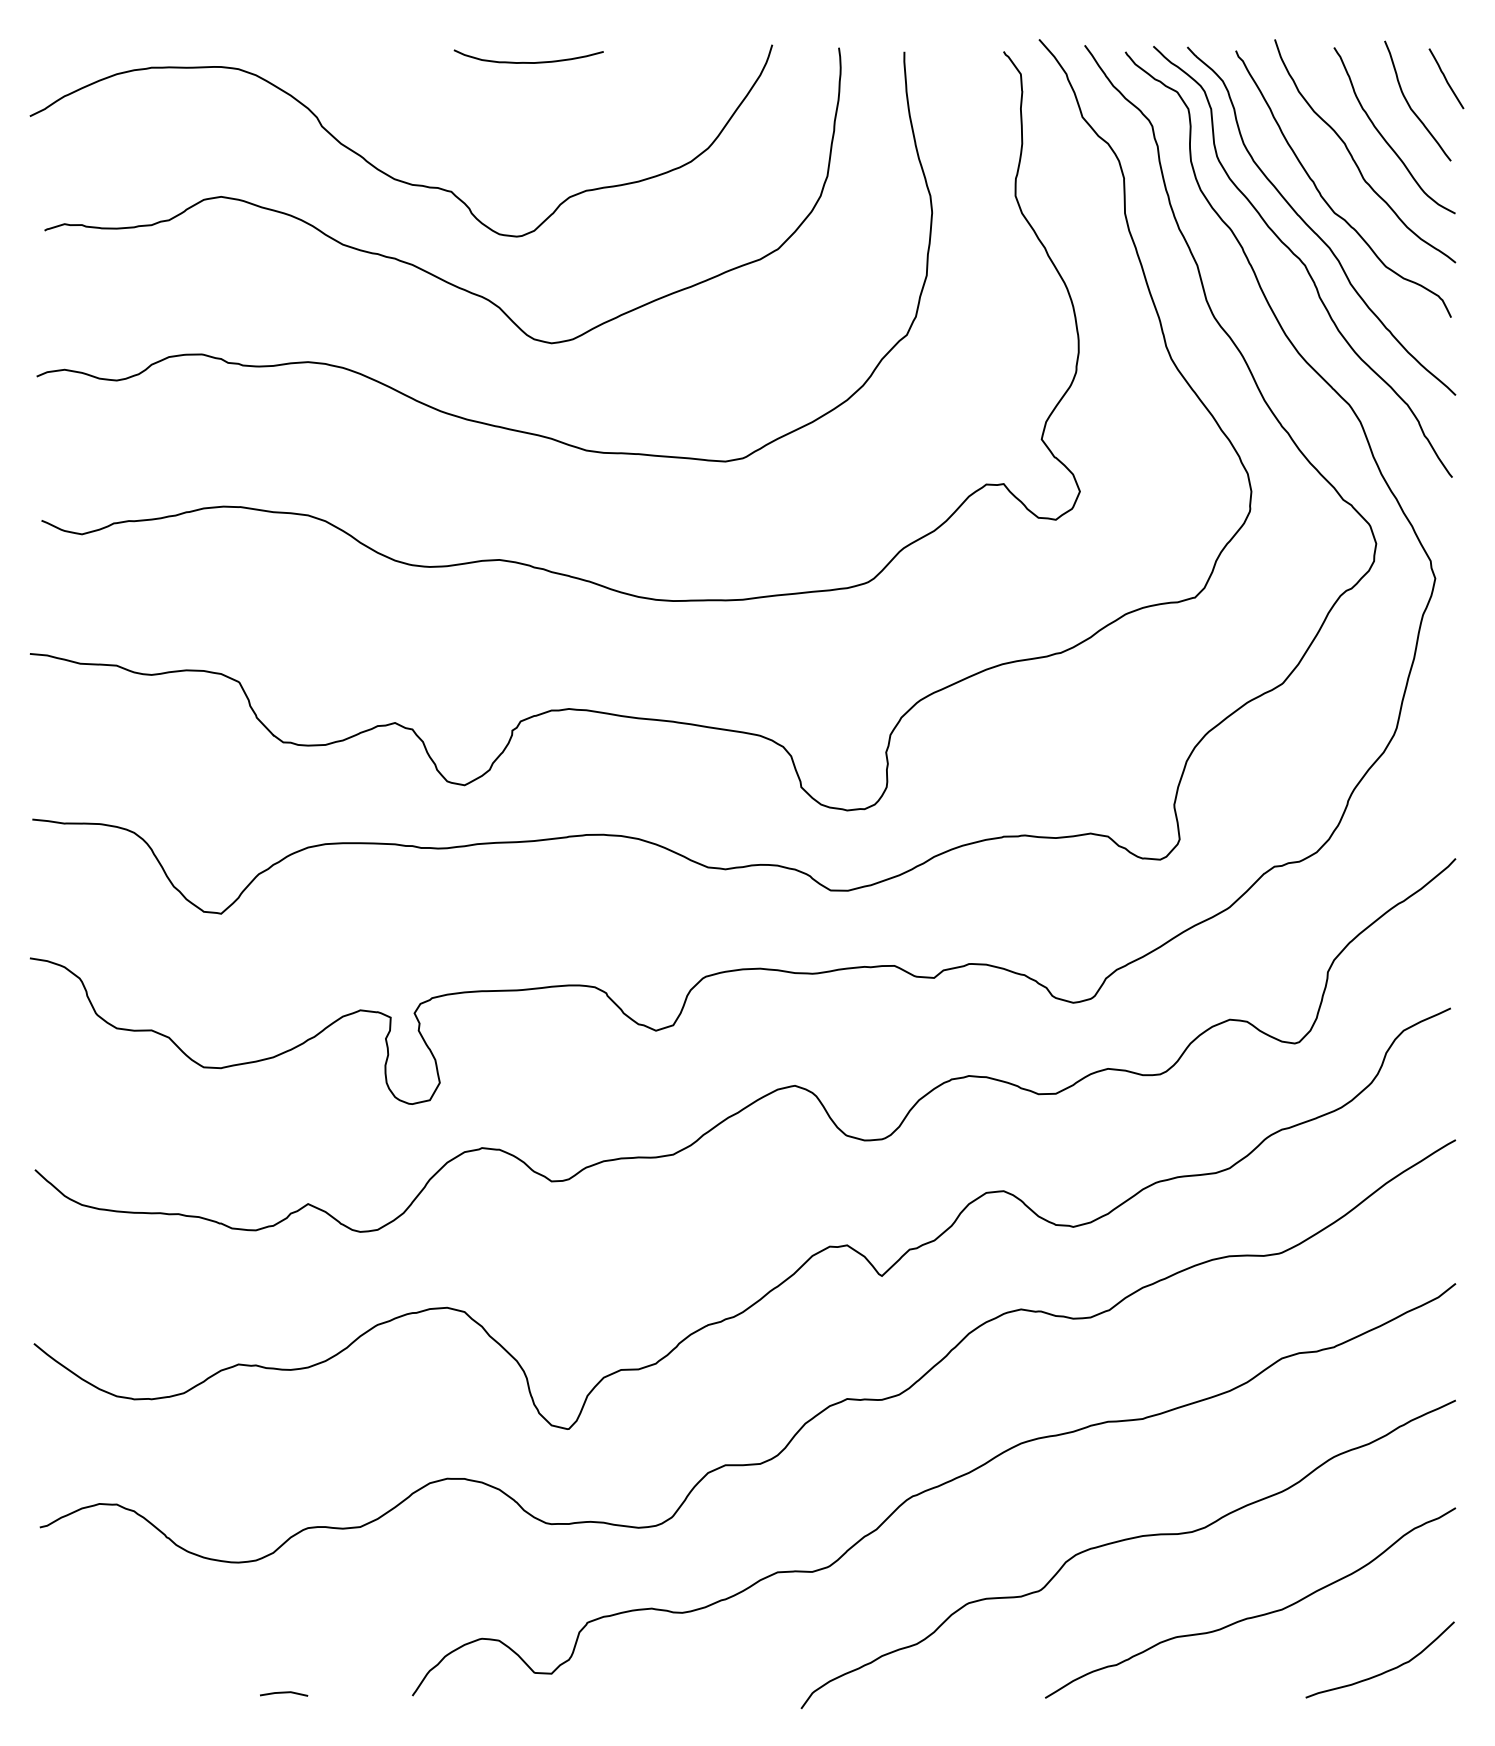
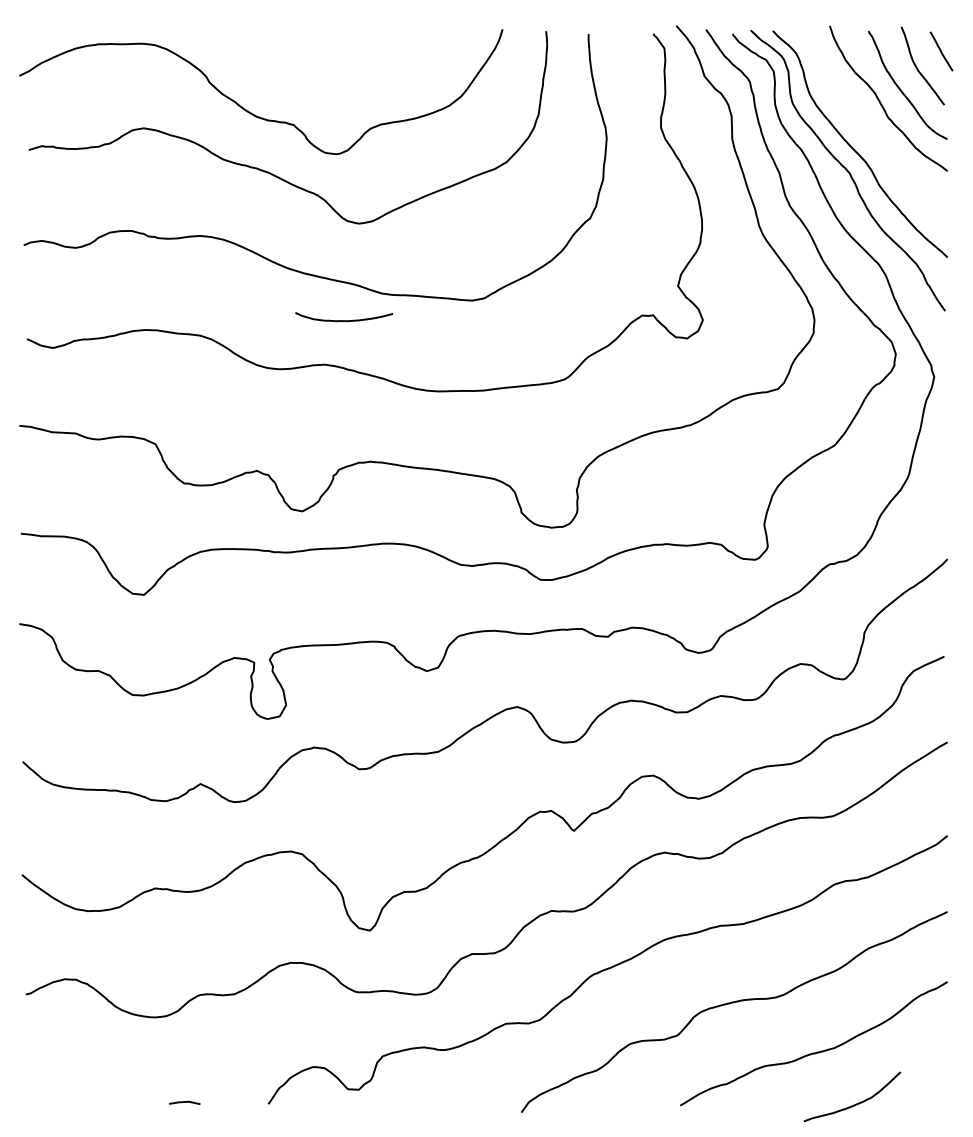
curve: (527, 61) -> (343, 320), moved
curve: (1326, 200) -> (863, 130), removed
curve: (1384, 1670) -> (855, 1103), moved

